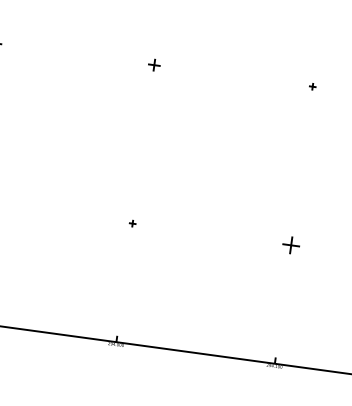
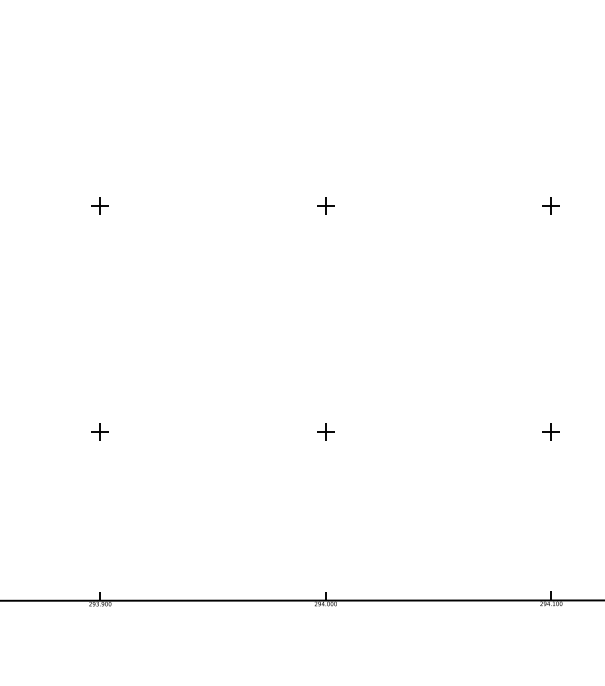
part: (312, 86) -> (550, 205), size x1.67
part: (132, 223) -> (325, 431), size x1.67
part: (290, 244) -> (550, 431), size x0.71

